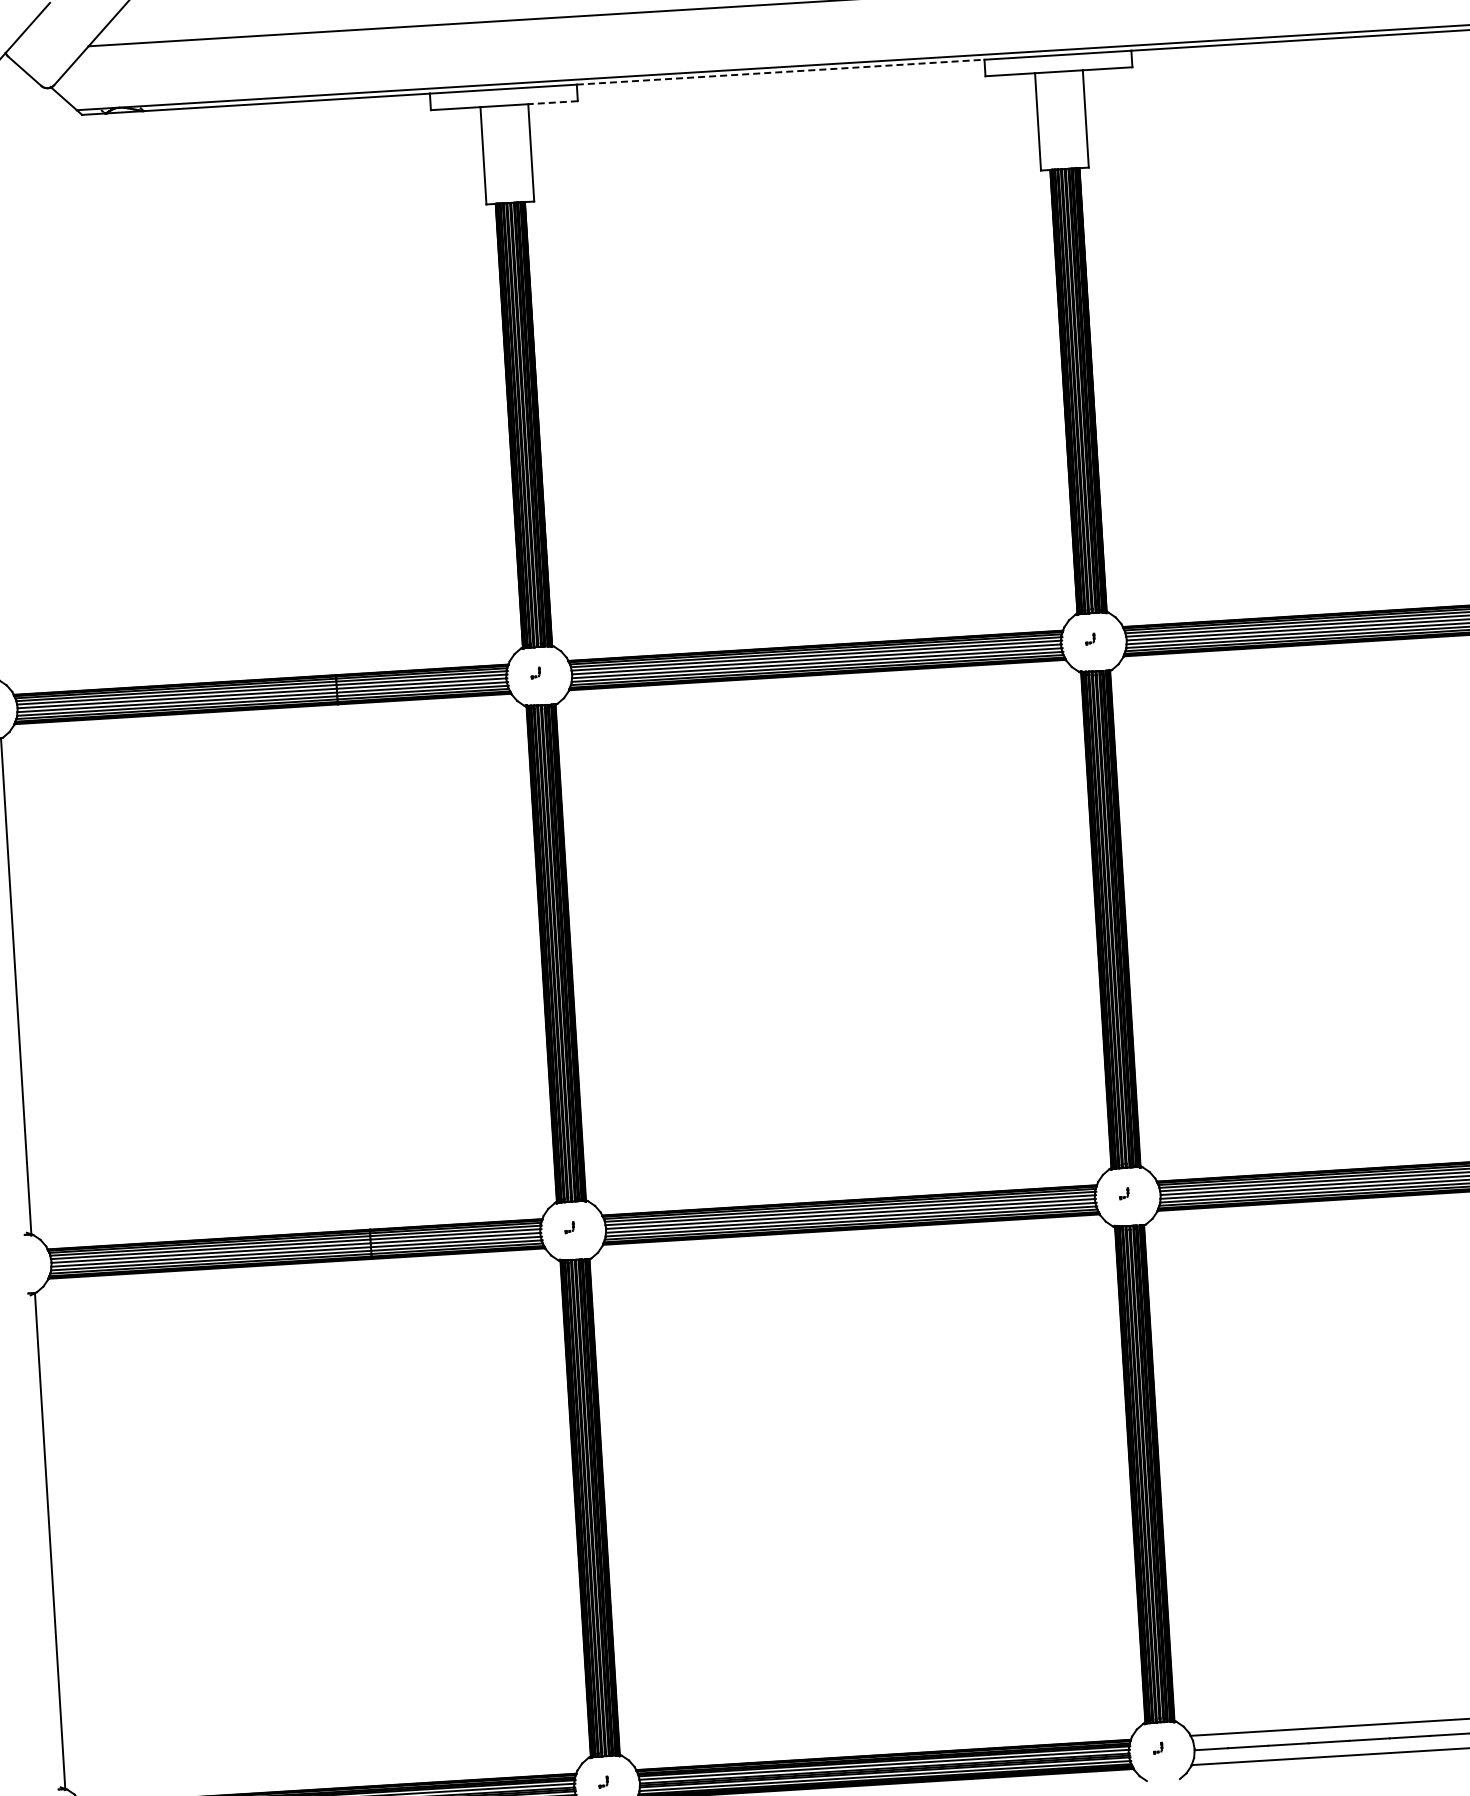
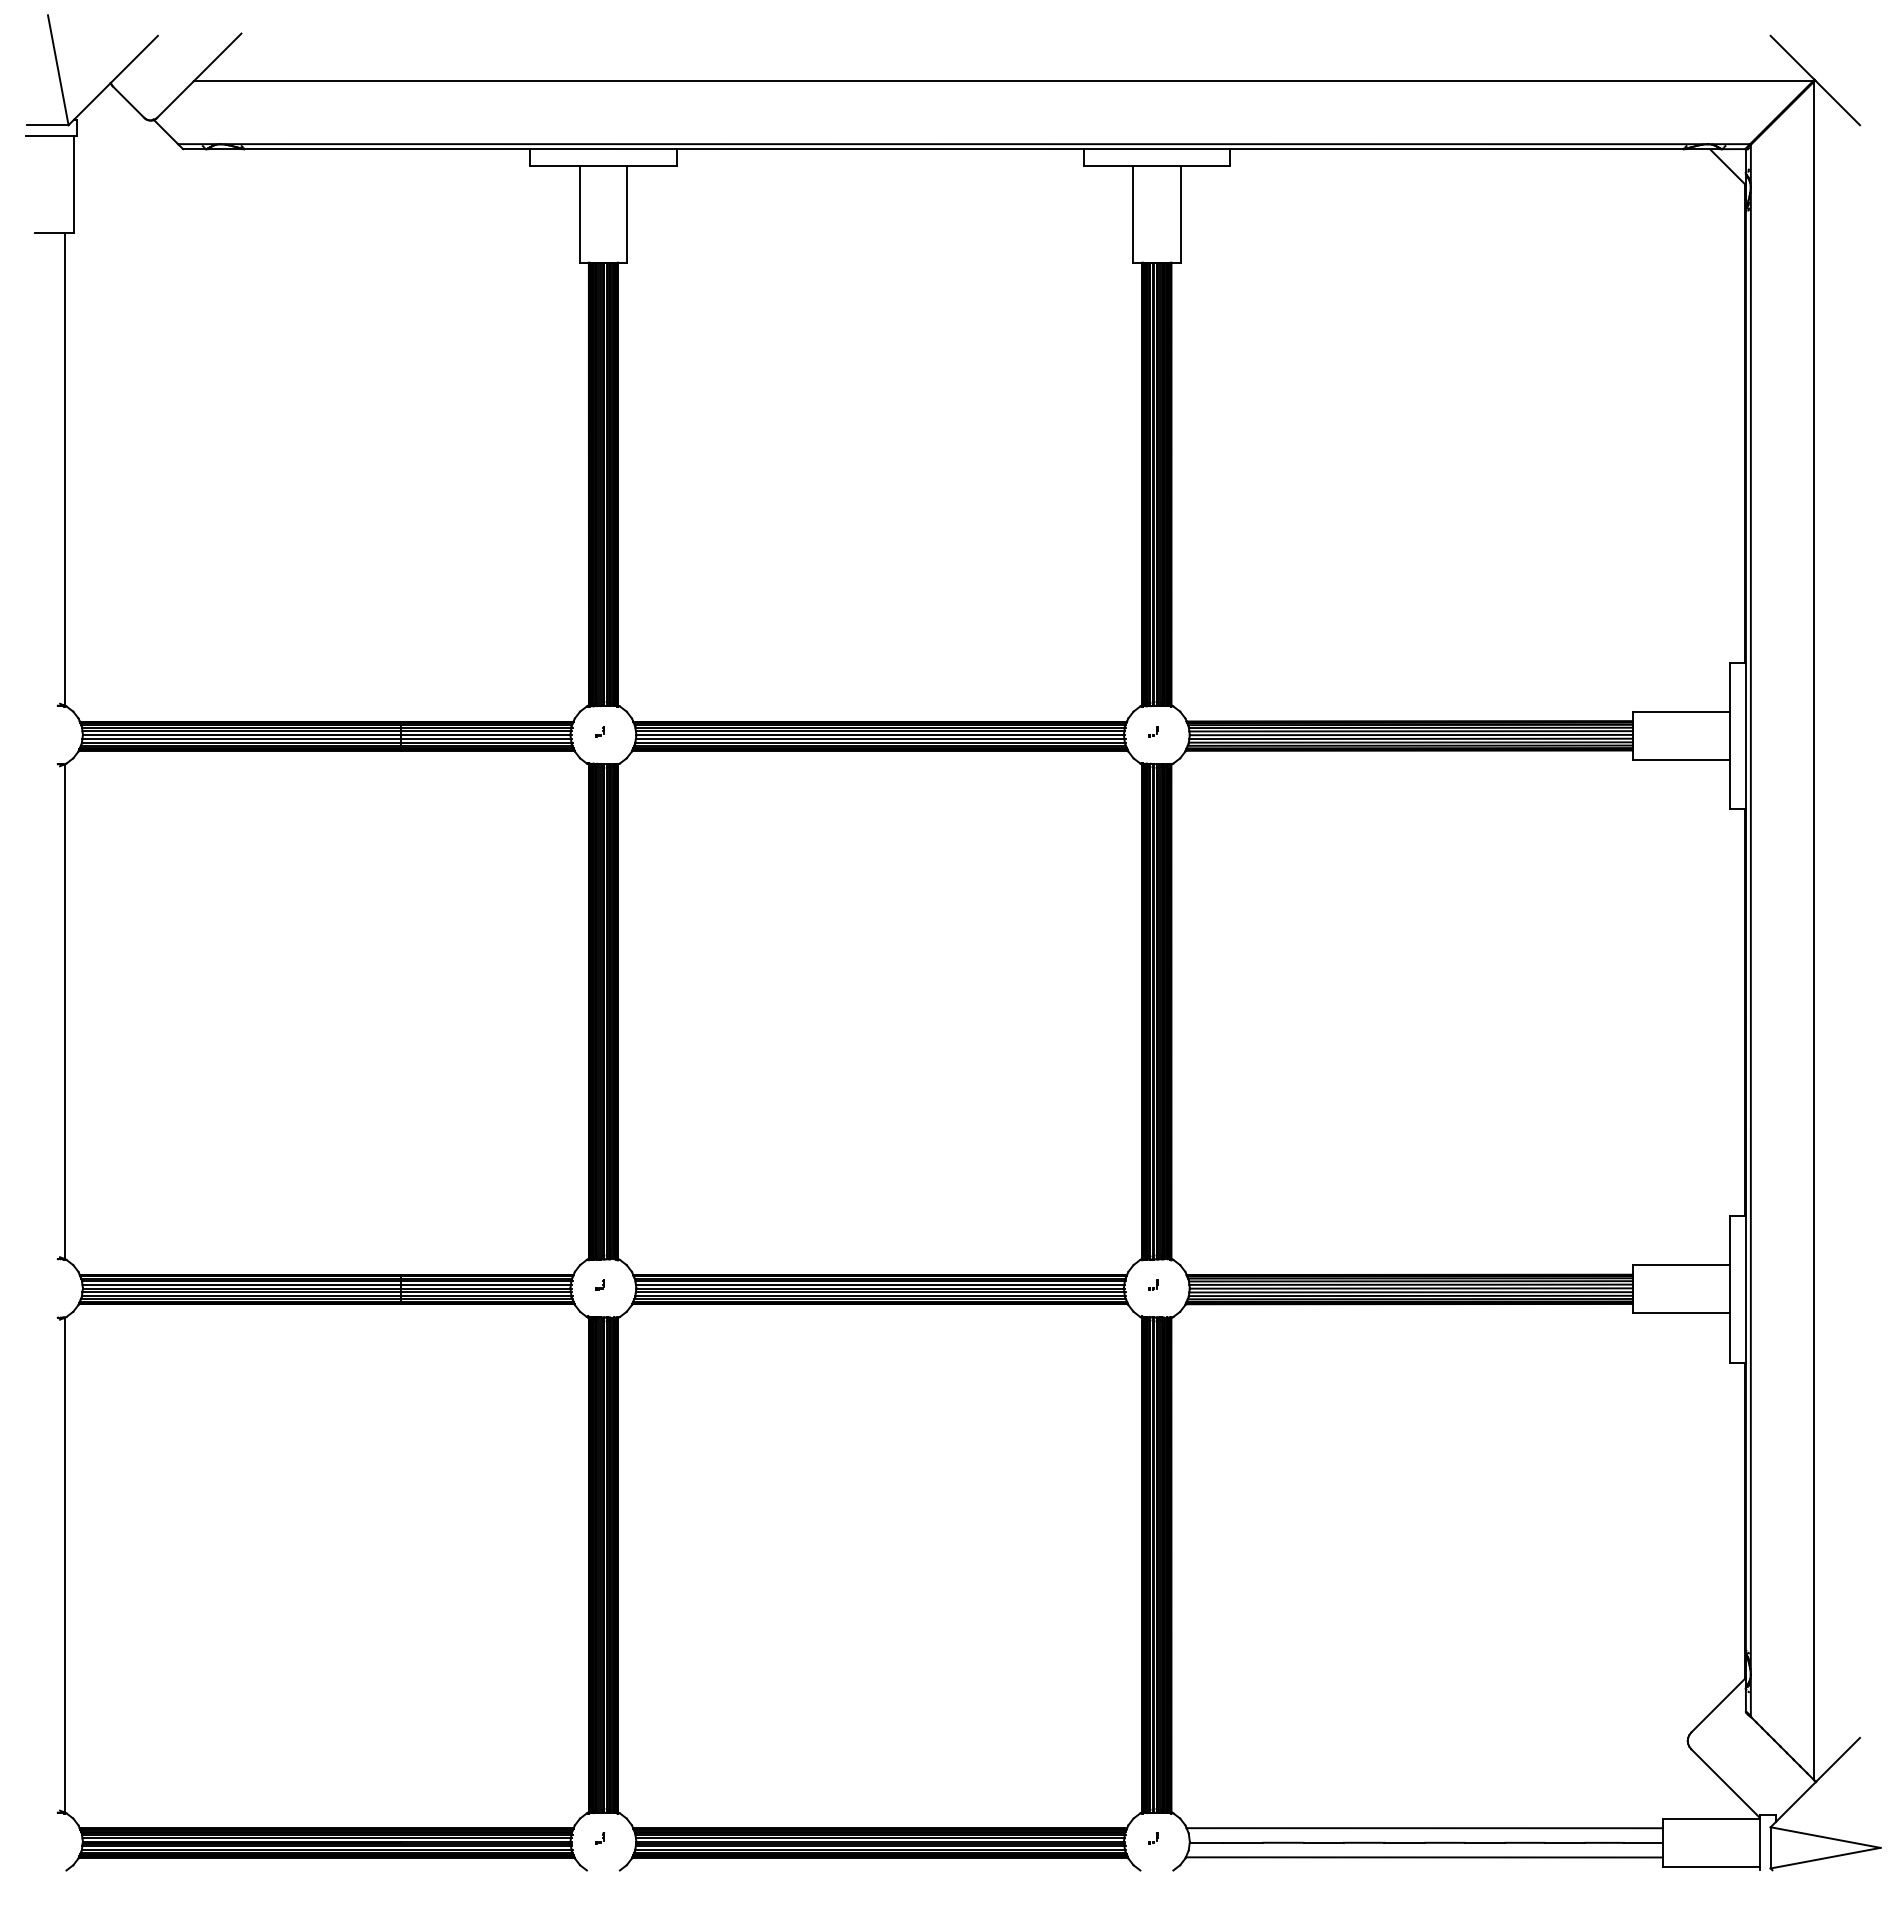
line: (781, 72) -> (880, 149), dashed -> solid
line: (553, 102) -> (652, 165), dashed -> solid

